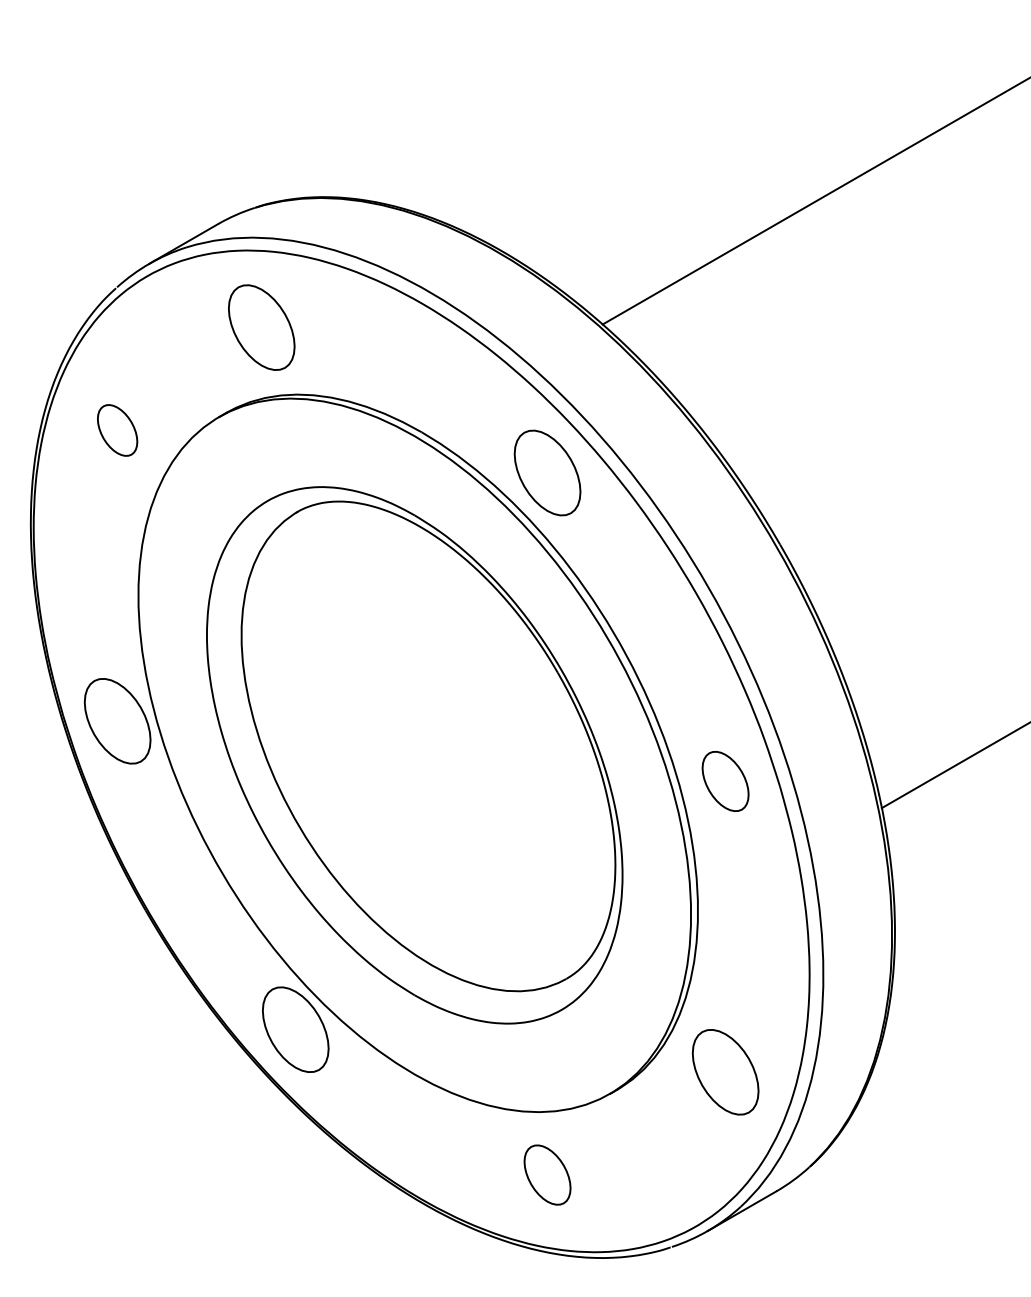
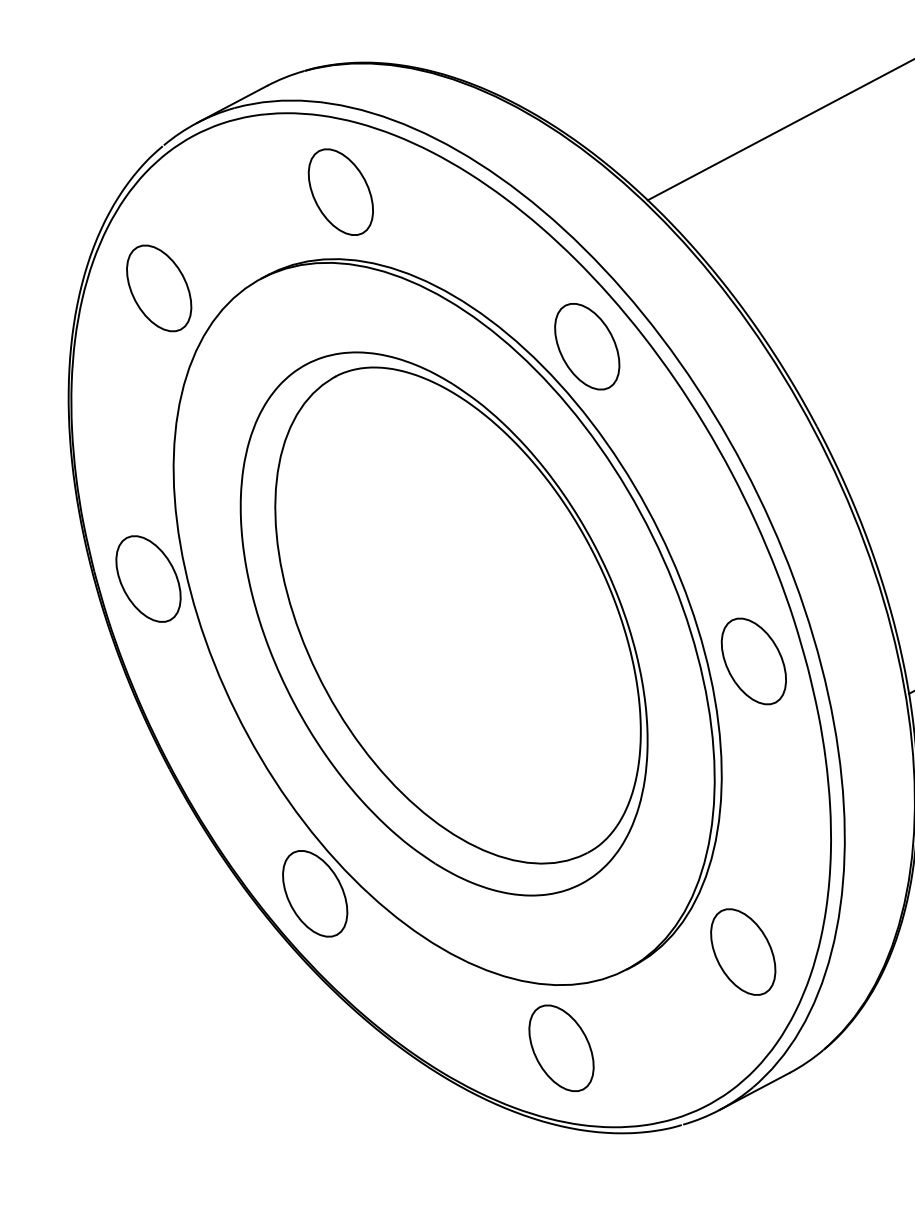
part: (261, 327) -> (340, 192), moved
part: (117, 430) -> (159, 288), size x1.67
part: (725, 781) -> (753, 661), size x1.43
part: (547, 1174) -> (561, 1047), size x1.43

